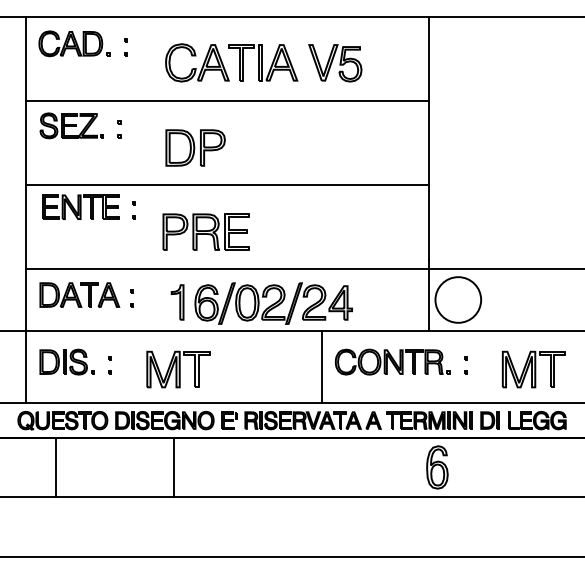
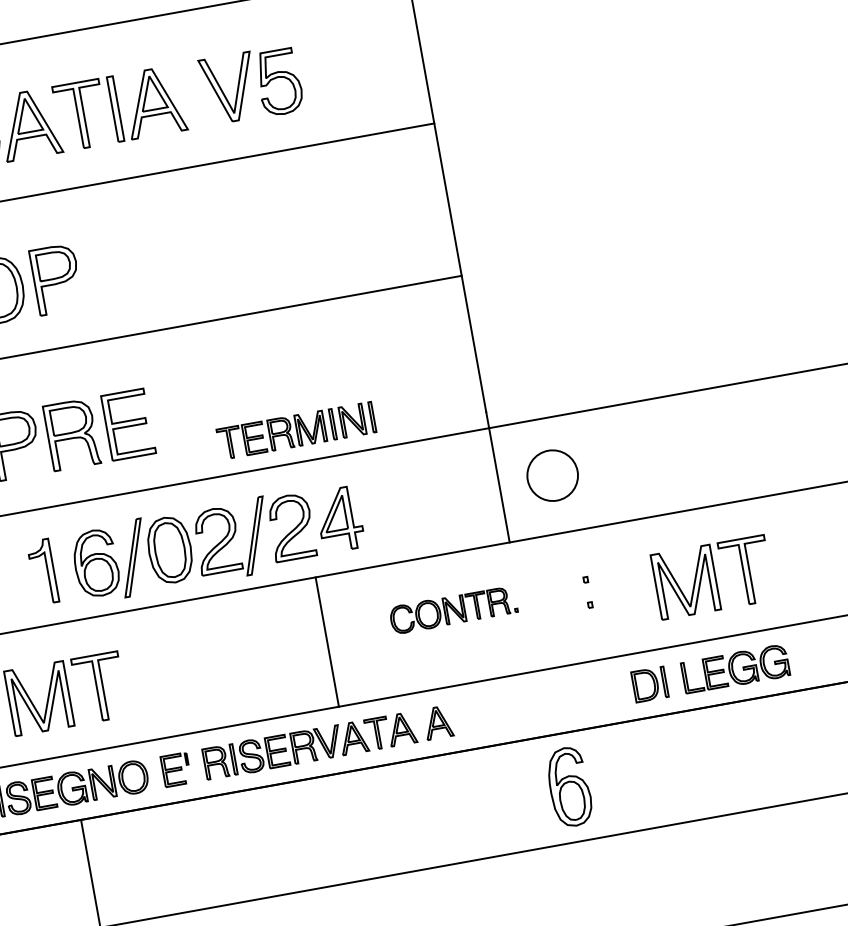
circle: (458, 299) -> (552, 474), size x0.6
part: (392, 361) -> (453, 609), size x0.6
part: (429, 420) -> (297, 430), moved

